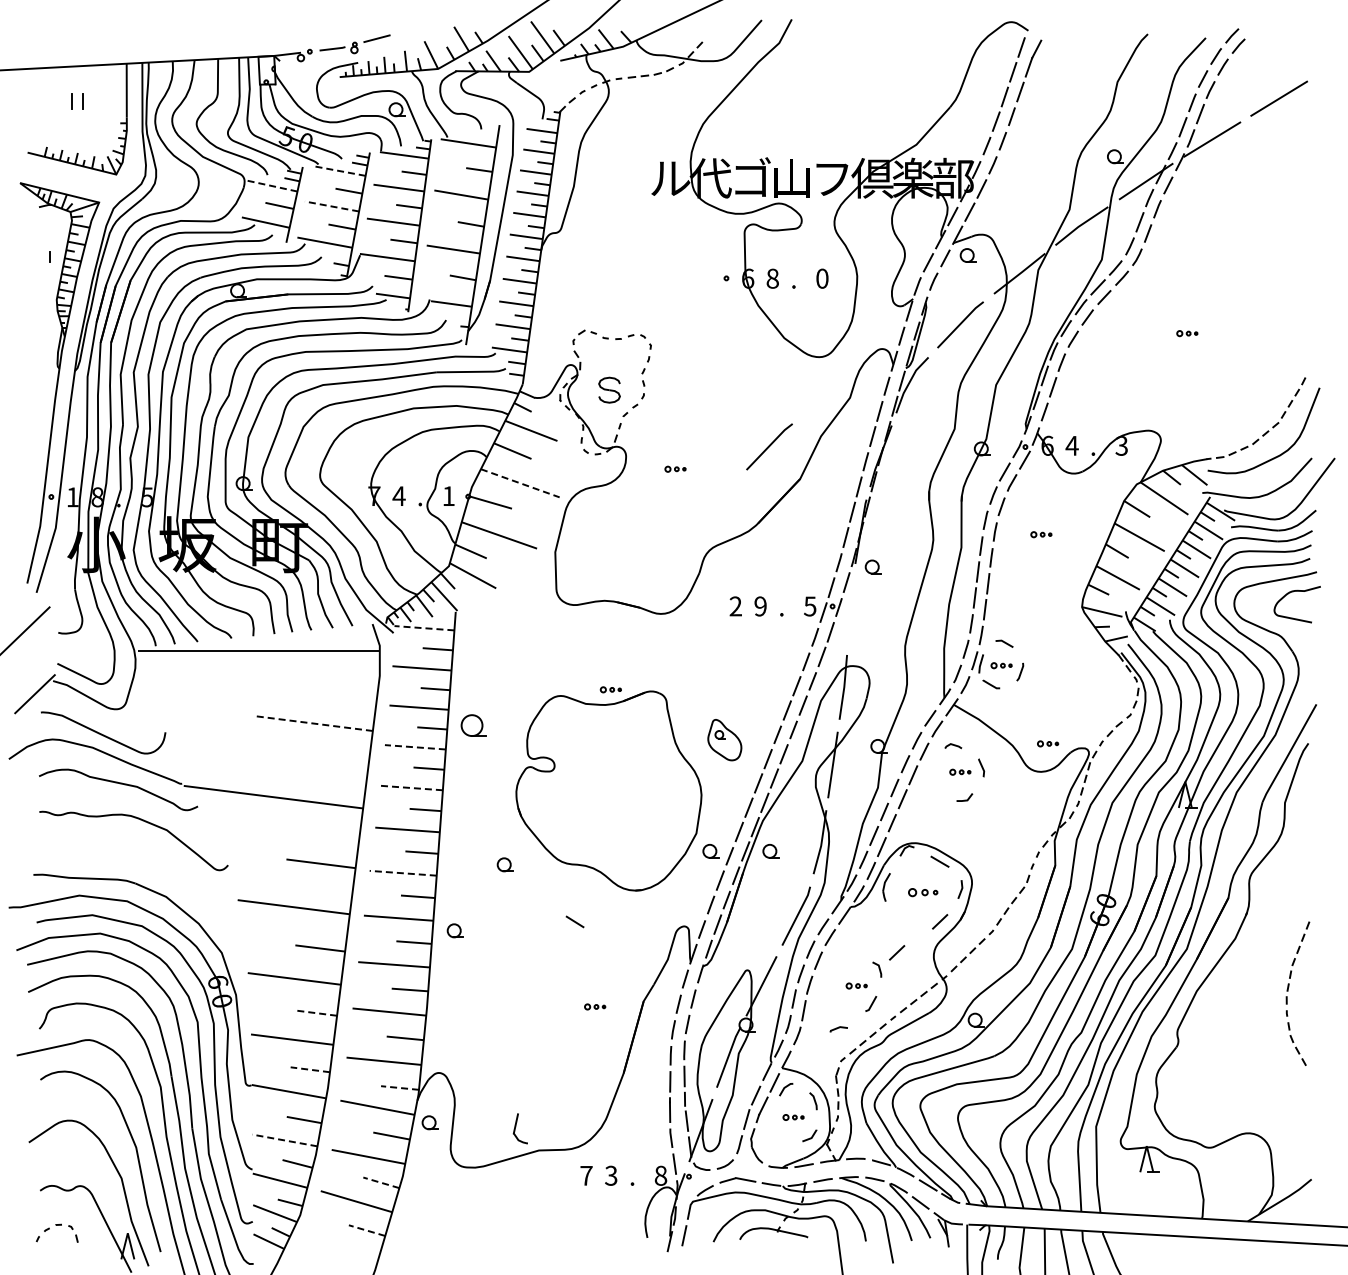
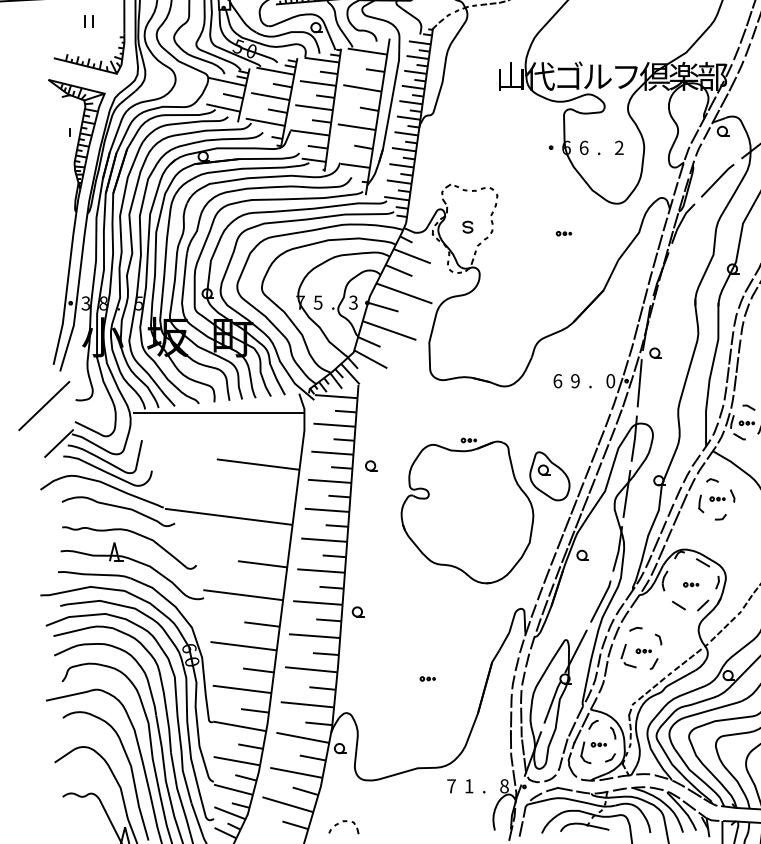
line: (338, 170) -> (275, 70), dashed -> solid
text: (670, 178) -> (511, 76), ル -> 山
text: (791, 178) -> (597, 76), 山 -> ル
line: (271, 185) -> (227, 81), dashed -> solid
line: (332, 206) -> (270, 96), dashed -> solid
text: (772, 278) -> (583, 147), 8 -> 6
text: (822, 278) -> (619, 147), 0 -> 2
part: (609, 389) -> (467, 226), size x0.62
line: (769, 446) -> (581, 267), removed
part: (675, 468) -> (563, 233), moved
line: (520, 483) -> (404, 293), dashed -> solid
text: (398, 496) -> (317, 302), 4 -> 5
text: (448, 496) -> (353, 302), 1 -> 3
text: (72, 497) -> (85, 303), 1 -> 3
text: (735, 606) -> (557, 381), 2 -> 6
text: (810, 606) -> (610, 381), 5 -> 0
line: (850, 608) -> (639, 382), added
line: (423, 628) -> (335, 396), dashed -> solid
curve: (96, 715) -> (102, 458), added
line: (314, 723) -> (257, 464), dashed -> solid
part: (473, 725) -> (371, 465), size x0.62
part: (724, 739) -> (549, 475), size x1.67
line: (415, 747) -> (329, 481), dashed -> solid
part: (937, 778) -> (701, 503), added
line: (411, 788) -> (326, 510), dashed -> solid
part: (710, 851) -> (539, 555), removed
part: (142, 860) -> (135, 561), added
part: (504, 864) -> (393, 564), removed
line: (403, 873) -> (321, 571), dashed -> solid
part: (923, 892) -> (691, 584), size x0.71
line: (574, 921) -> (678, 605), moved
line: (897, 952) -> (672, 627), removed
part: (828, 990) -> (623, 654), added
part: (595, 1006) -> (428, 678), moved
line: (315, 1013) -> (258, 670), dashed -> solid
line: (838, 1028) -> (635, 628), moved
line: (310, 1069) -> (255, 710), dashed -> solid
line: (399, 1087) -> (318, 723), dashed -> solid
part: (519, 1128) -> (585, 752), moved
line: (284, 1140) -> (236, 761), dashed -> solid
text: (611, 1175) -> (469, 786), 3 -> 1
line: (381, 1182) -> (305, 791), dashed -> solid
part: (56, 1225) -> (343, 821), moved
line: (367, 1230) -> (295, 825), dashed -> solid

